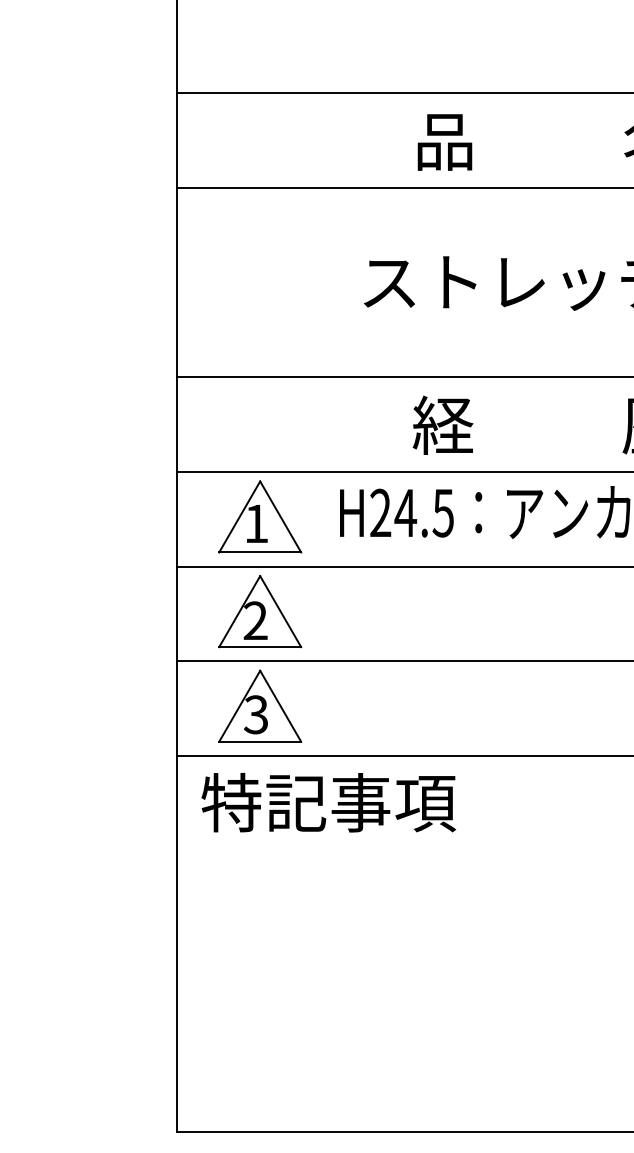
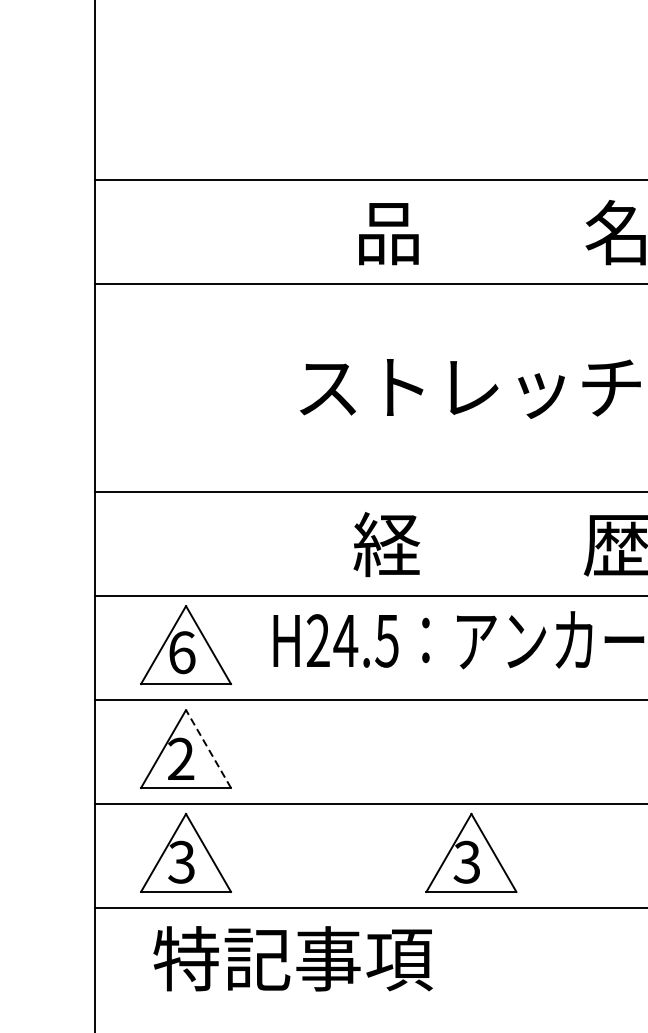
text: (256, 523) -> (181, 652), 1 -> 6
line: (280, 611) -> (208, 748), solid -> dashed
part: (520, 705) -> (471, 852), added
text: (328, 802) -> (292, 958), moved

